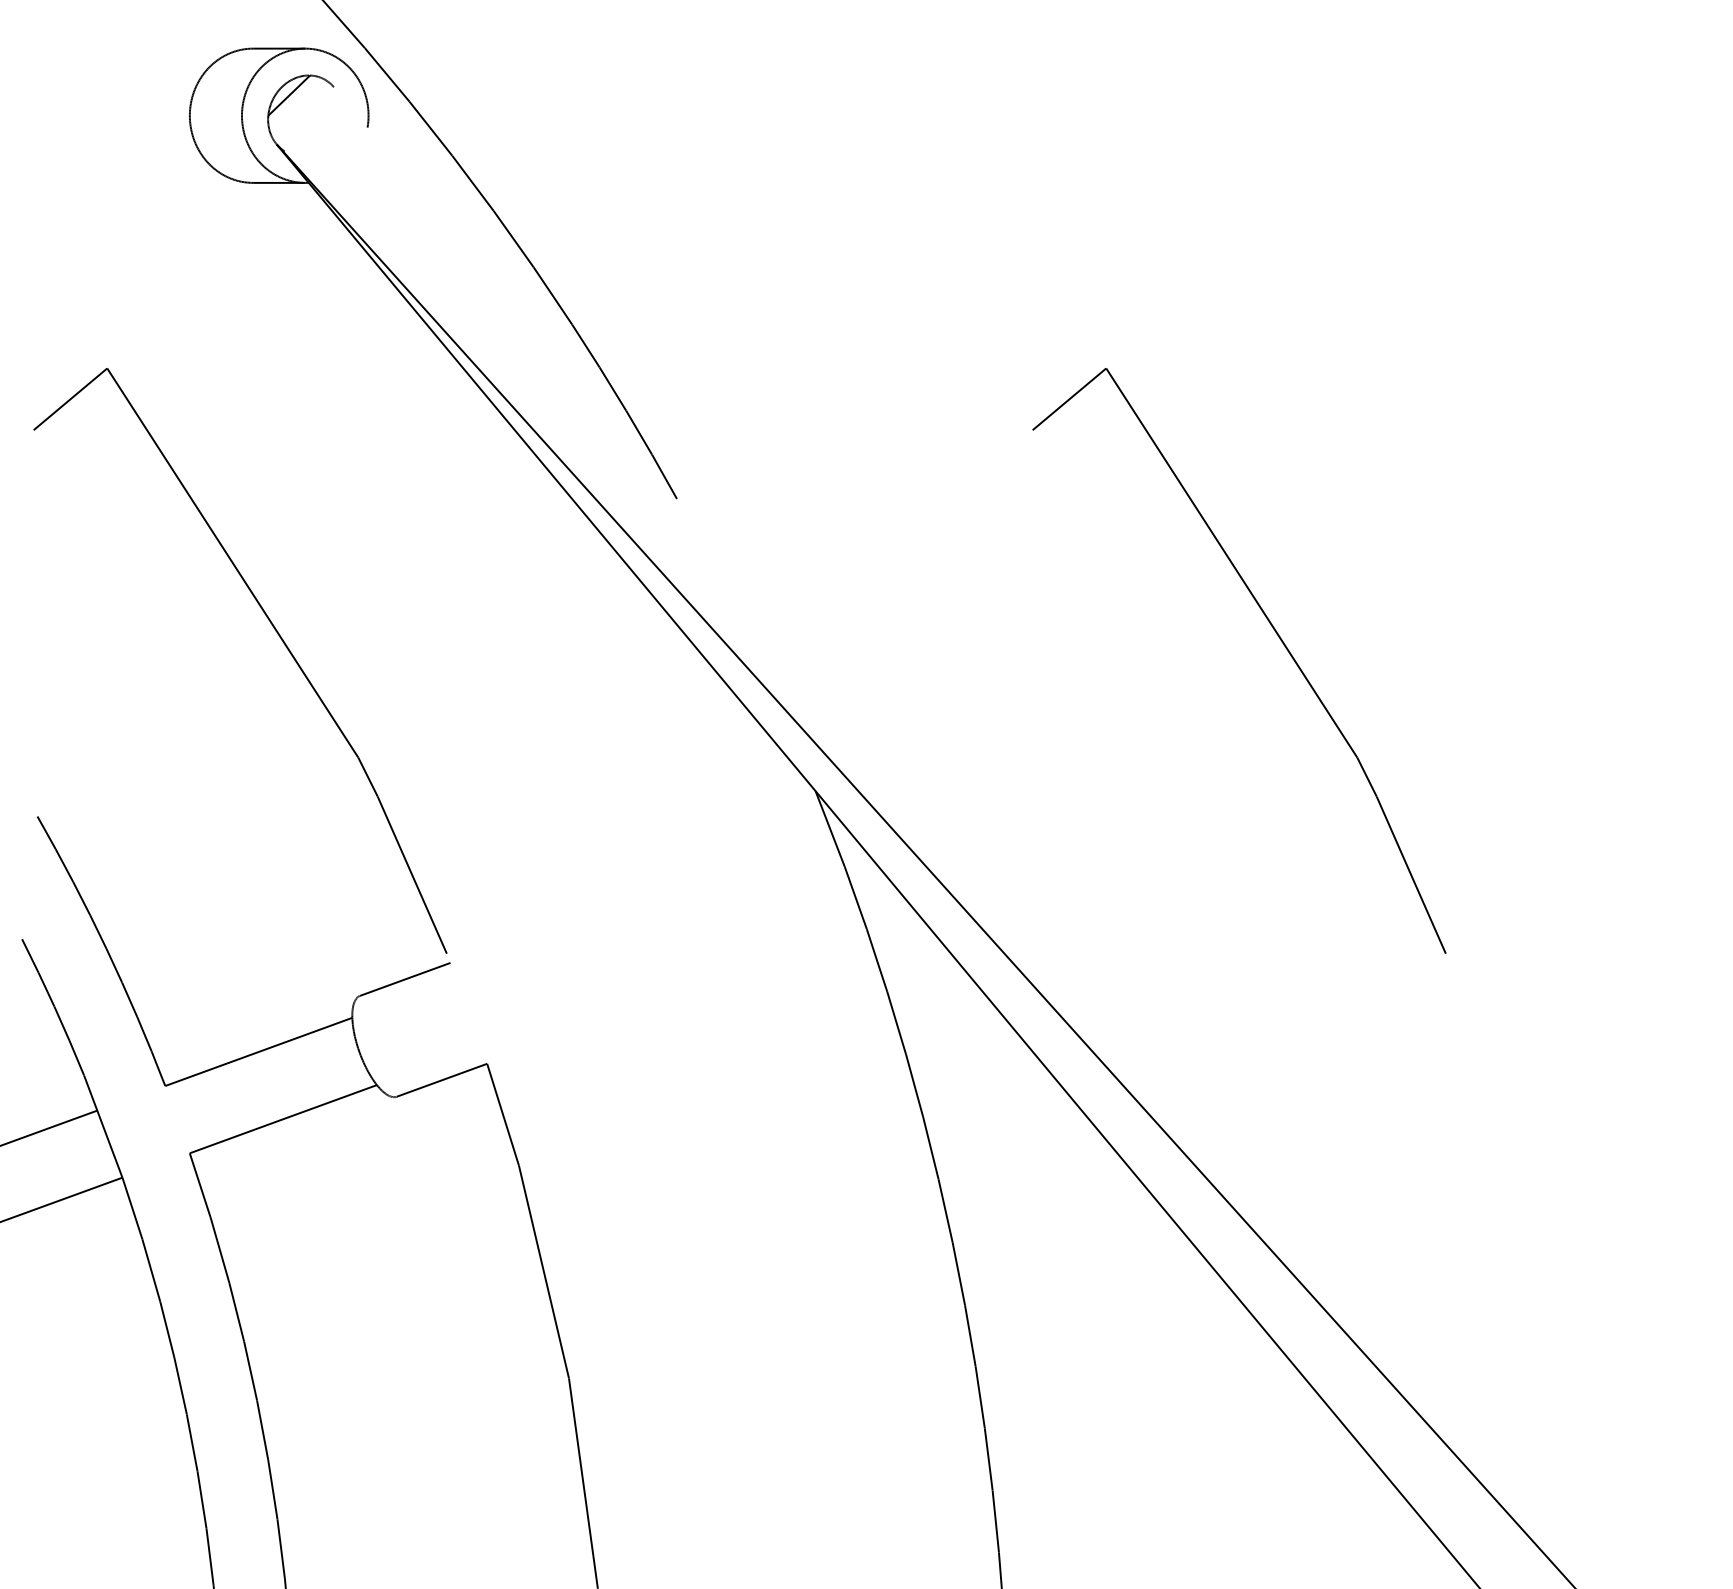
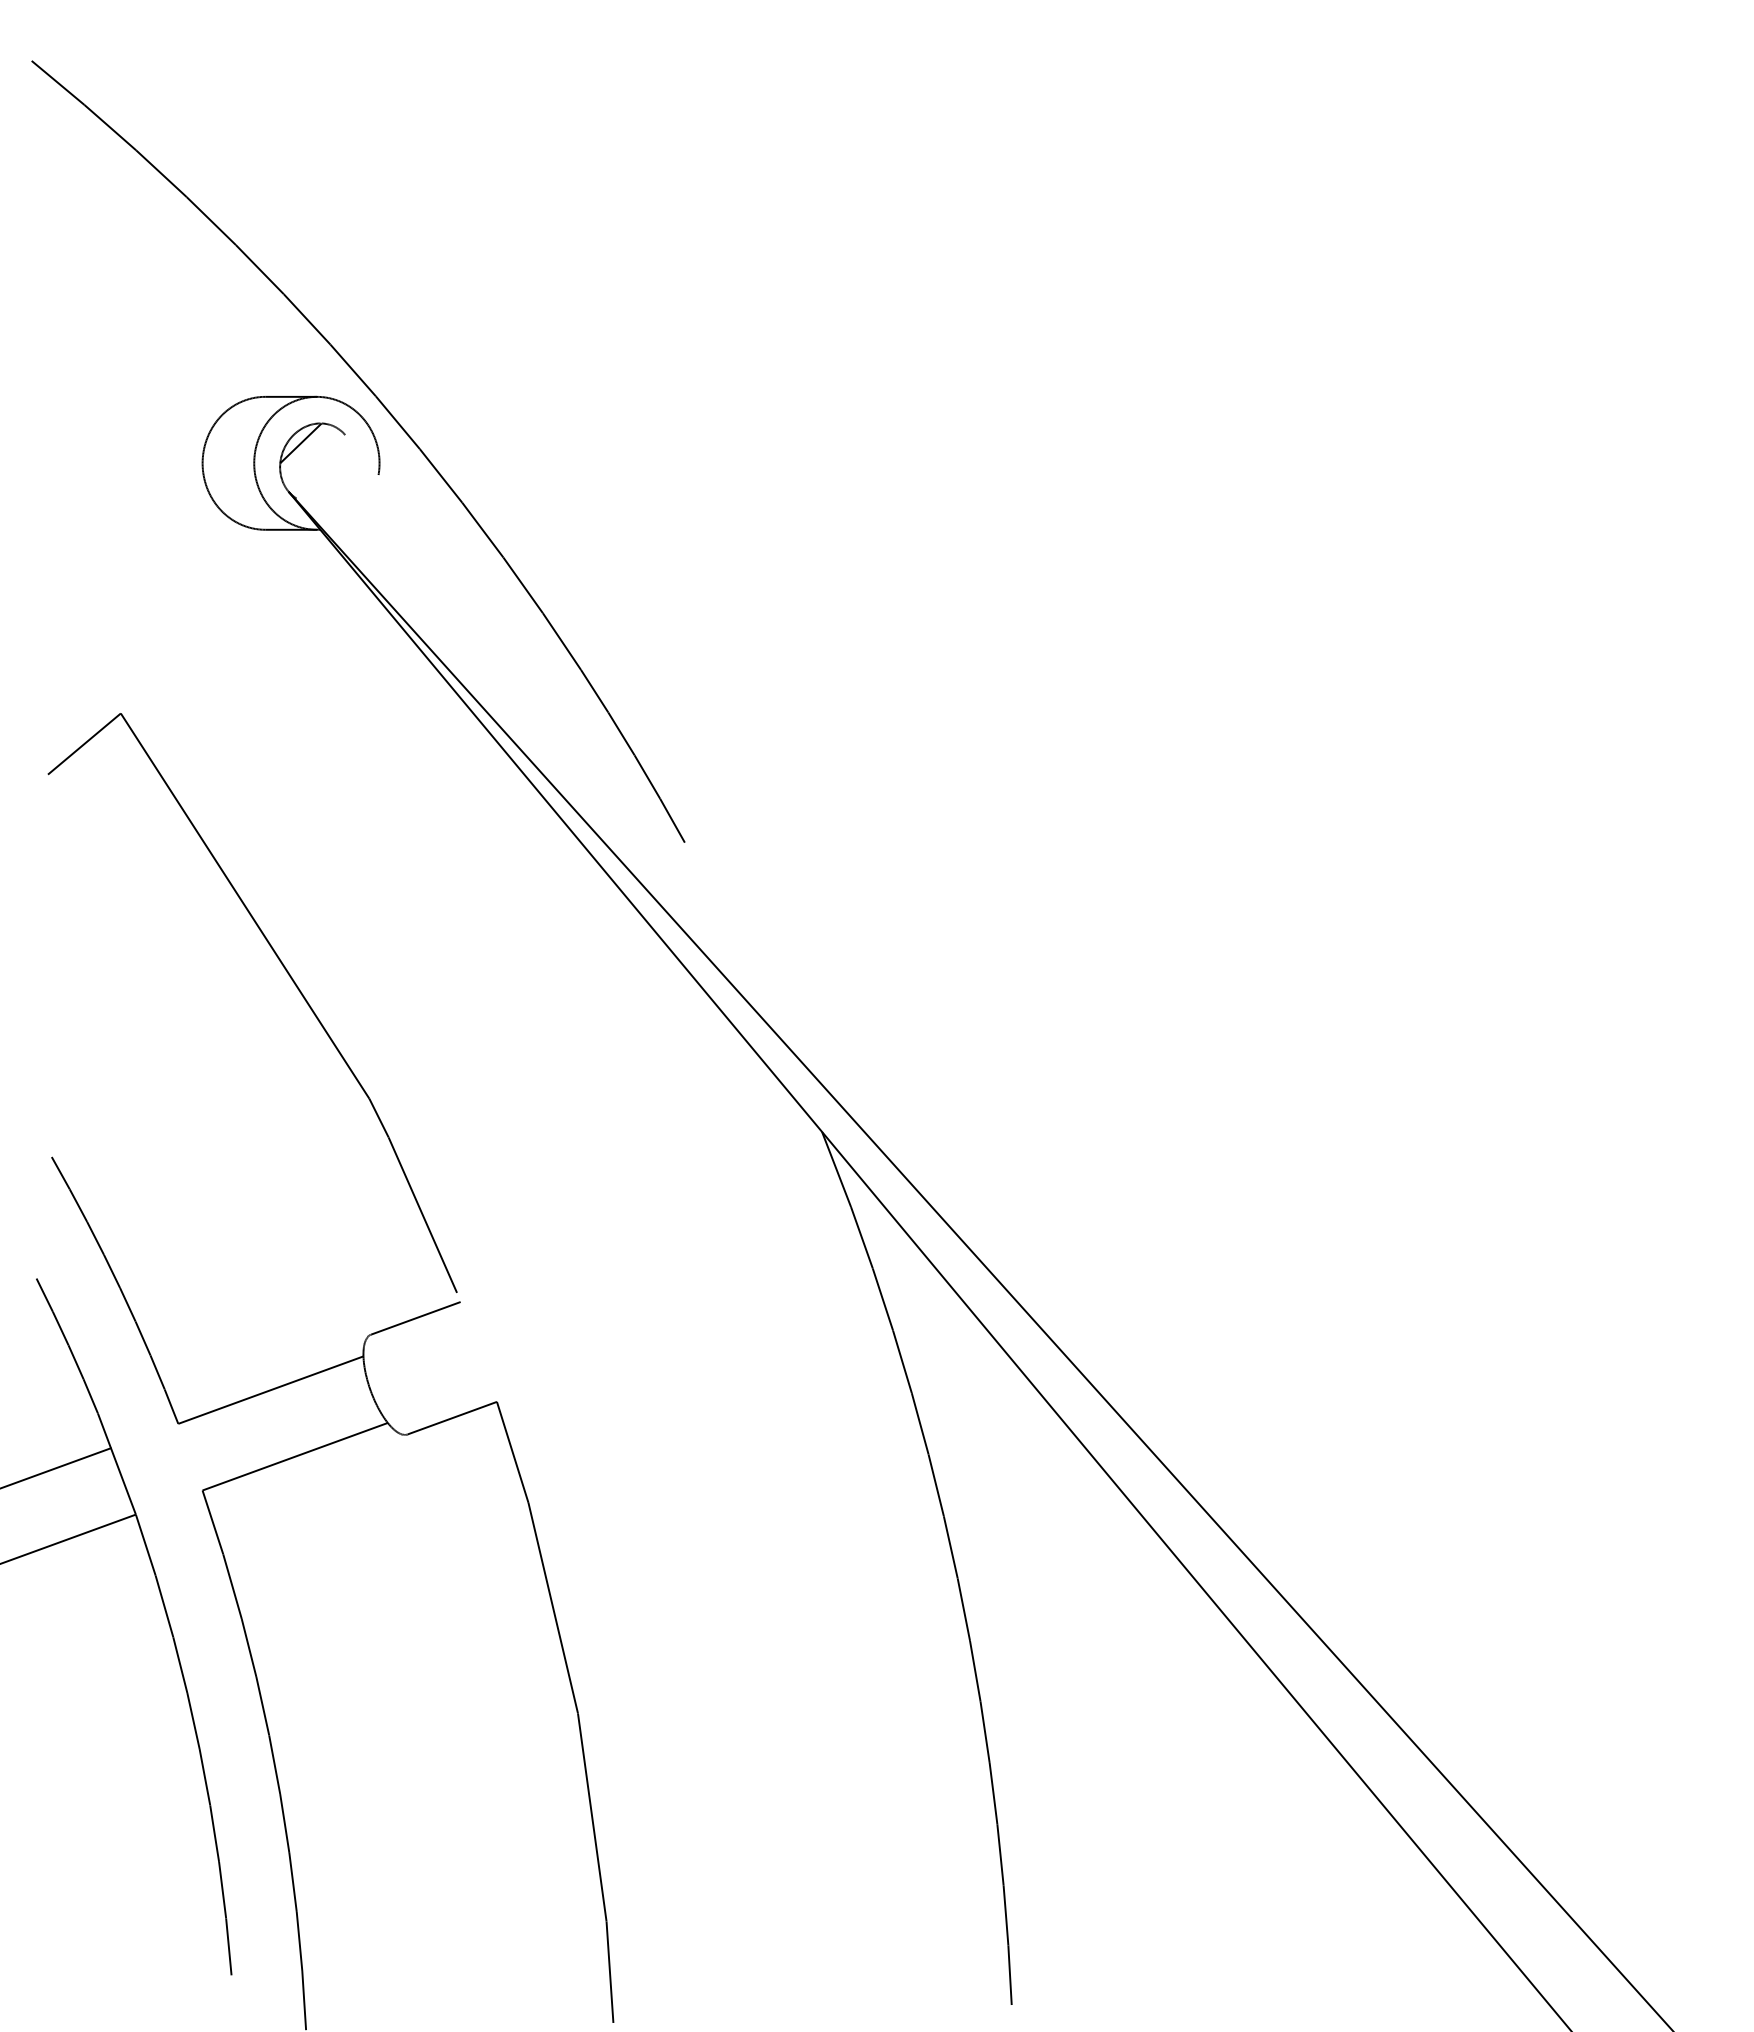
part: (1277, 636) -> (1279, 978), removed

